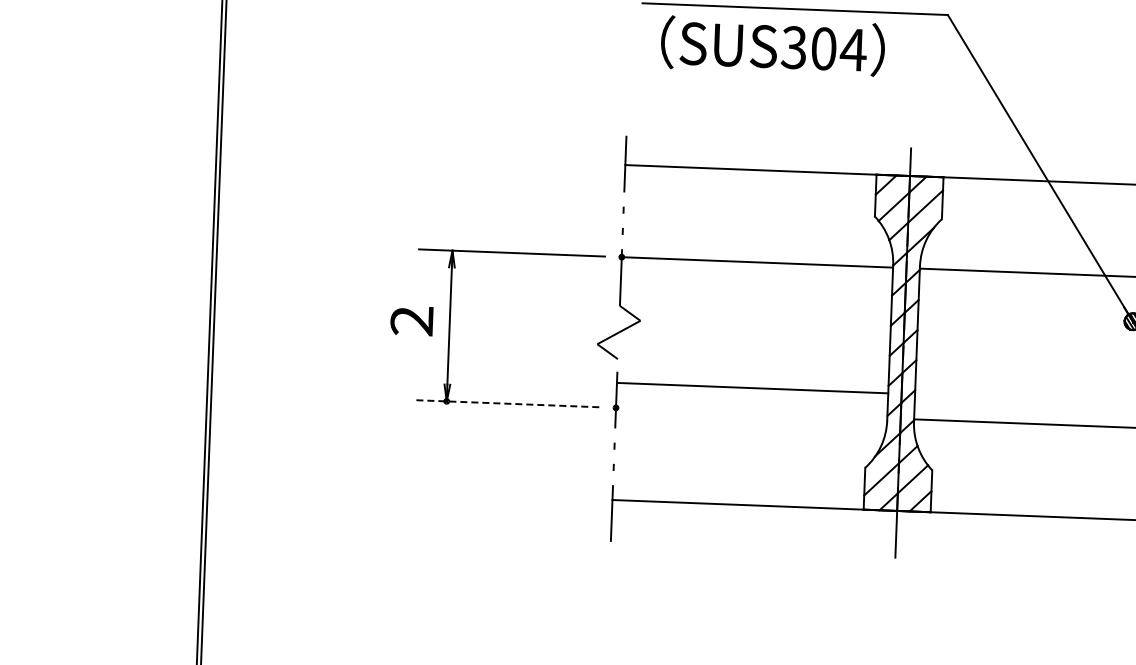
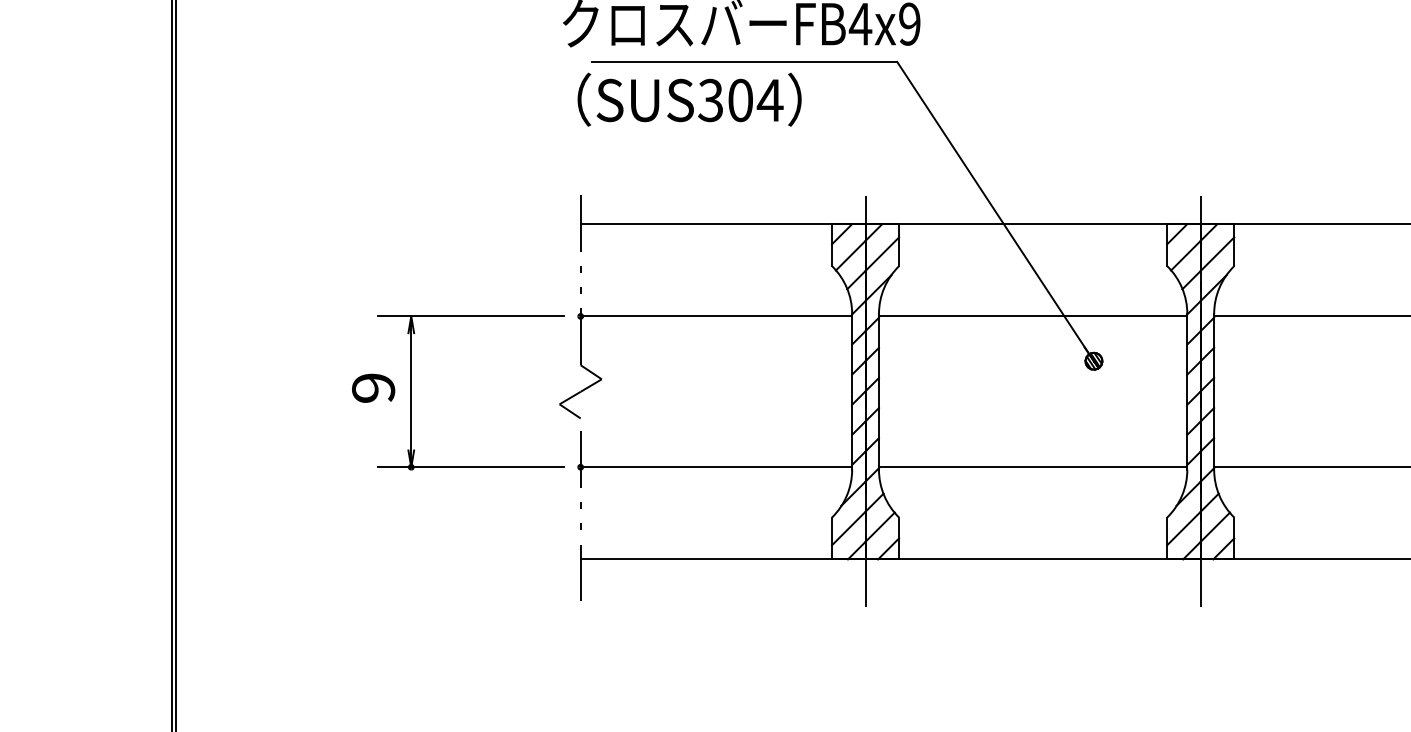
text: (772, 45) -> (689, 99), moved
text: (412, 320) -> (373, 387), 2 -> 9
line: (752, 388) -> (716, 467), moved
line: (505, 403) -> (470, 467), dashed -> solid

